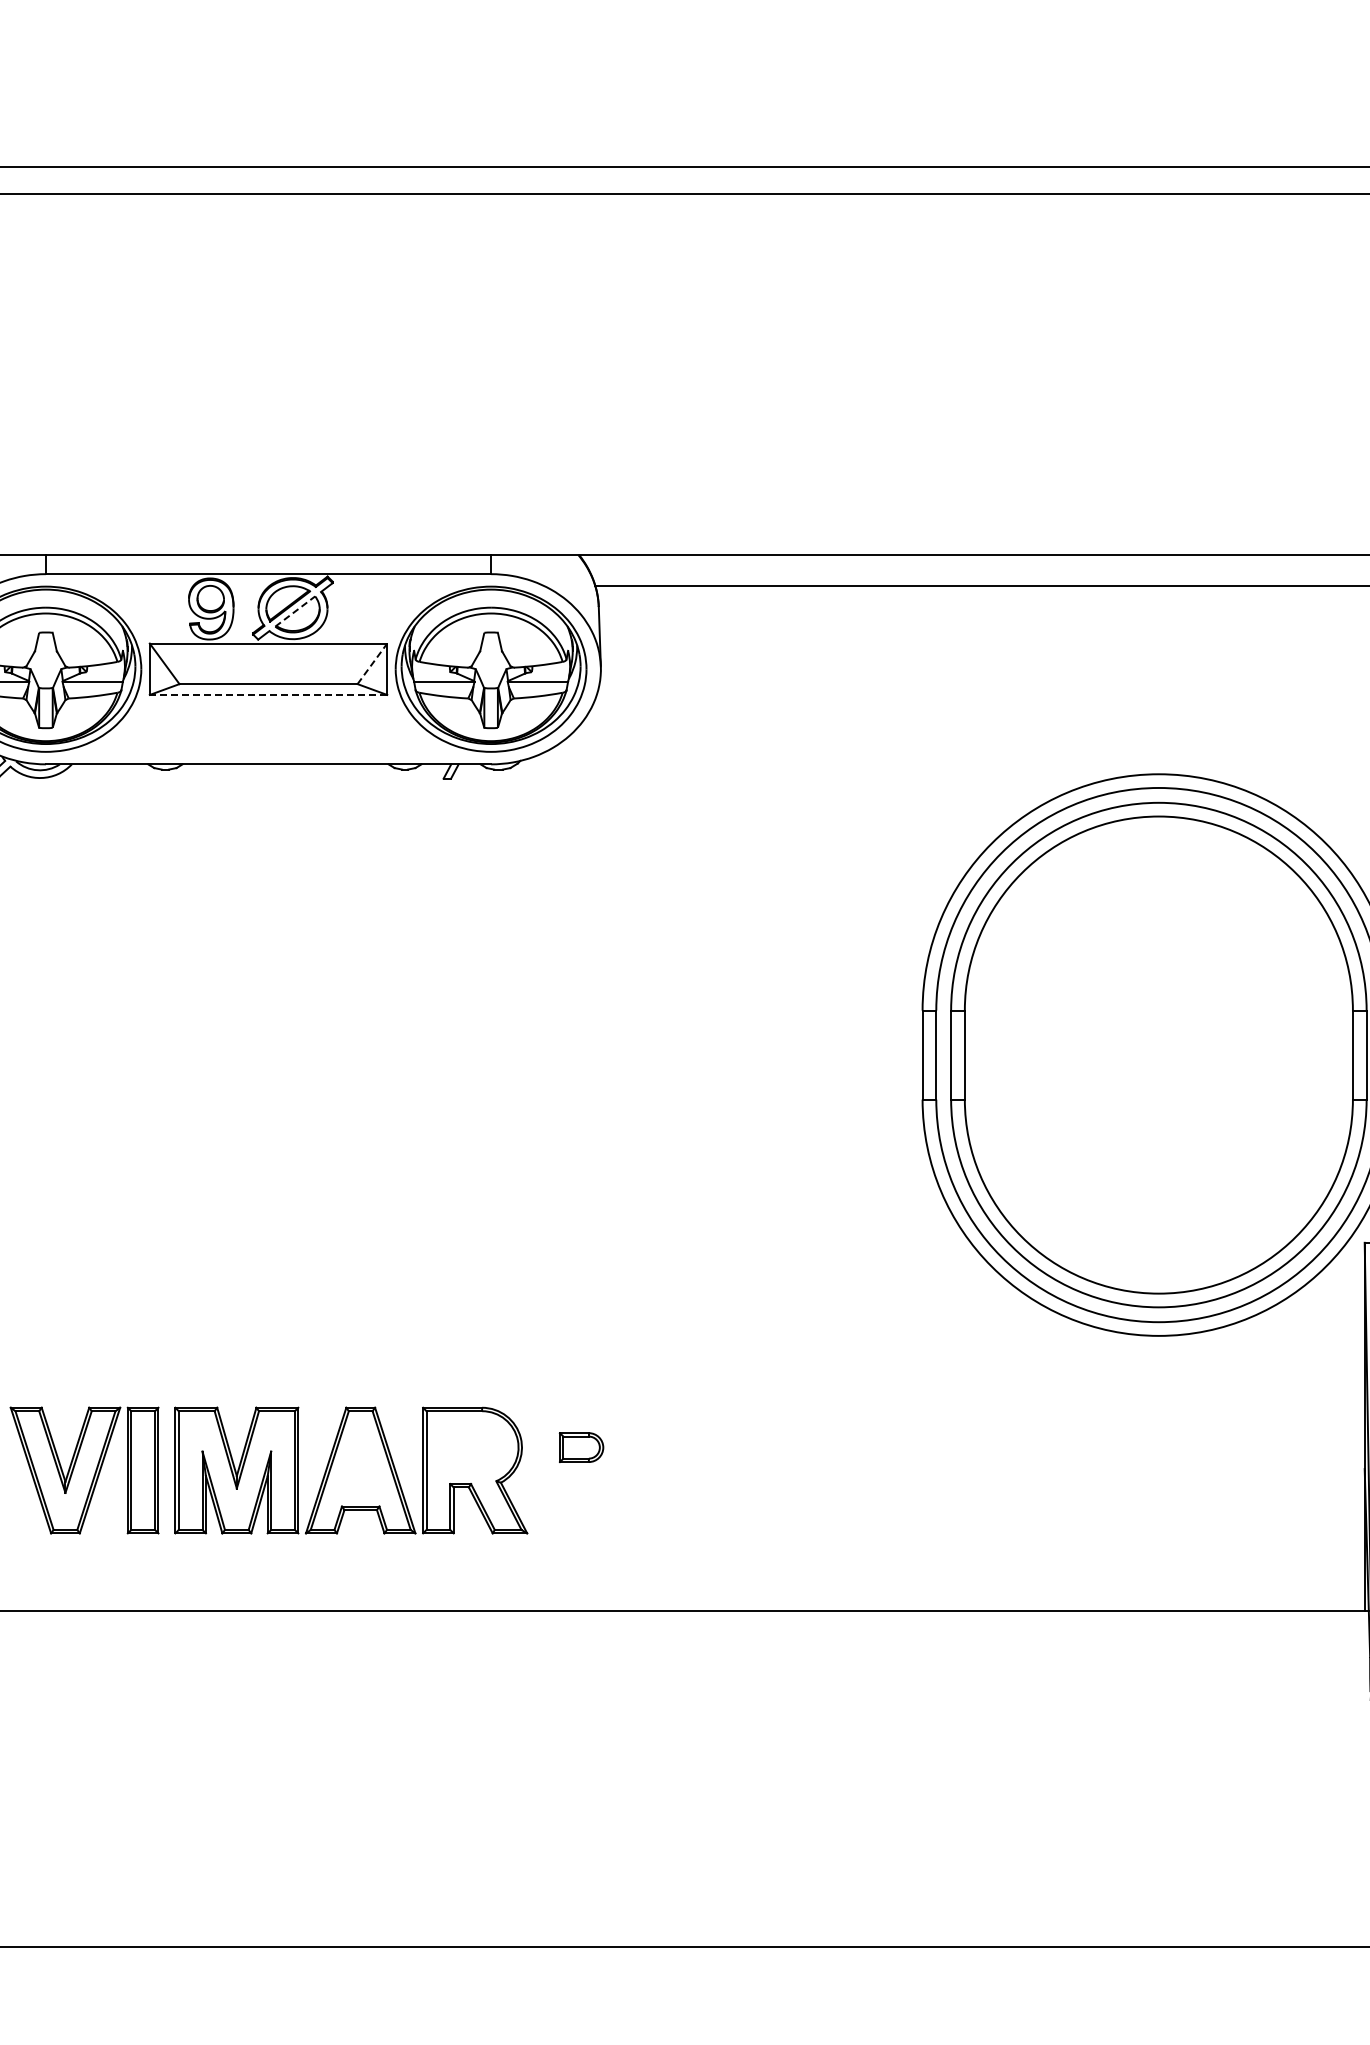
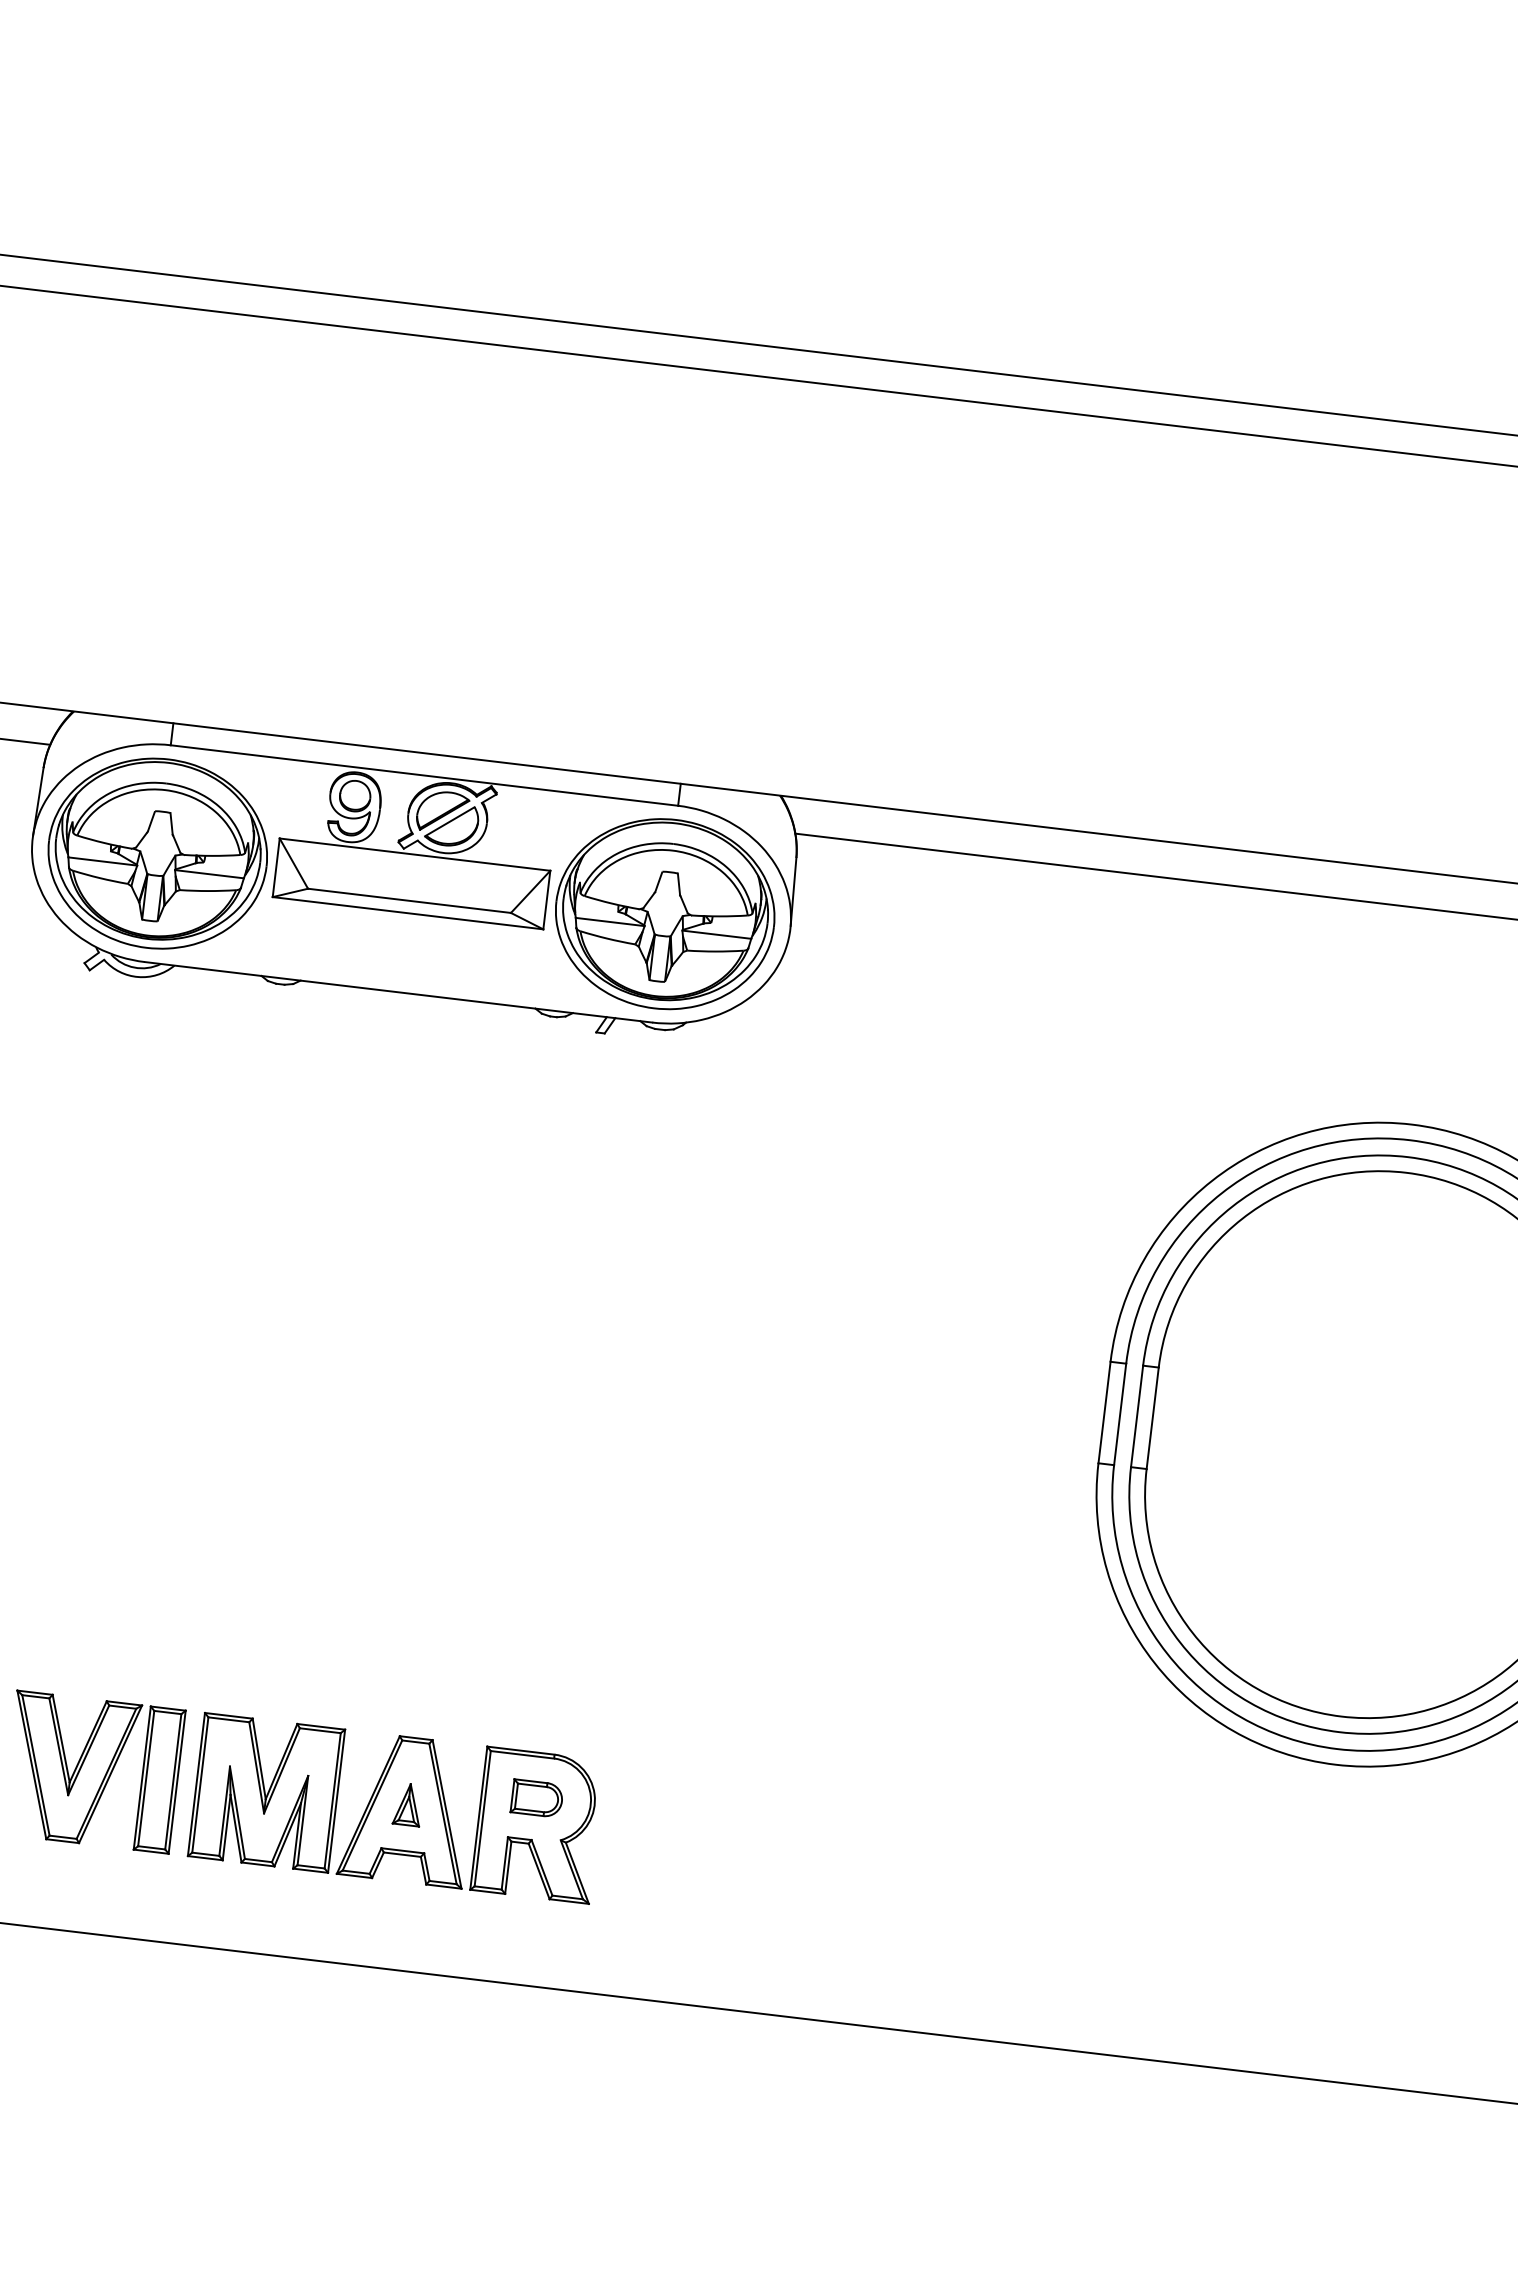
line: (295, 611) -> (450, 821), dashed -> solid
line: (372, 663) -> (530, 891), dashed -> solid
line: (268, 694) -> (408, 912), dashed -> solid
part: (581, 1447) -> (537, 1798), moved
part: (360, 1466) -> (408, 1805), added

